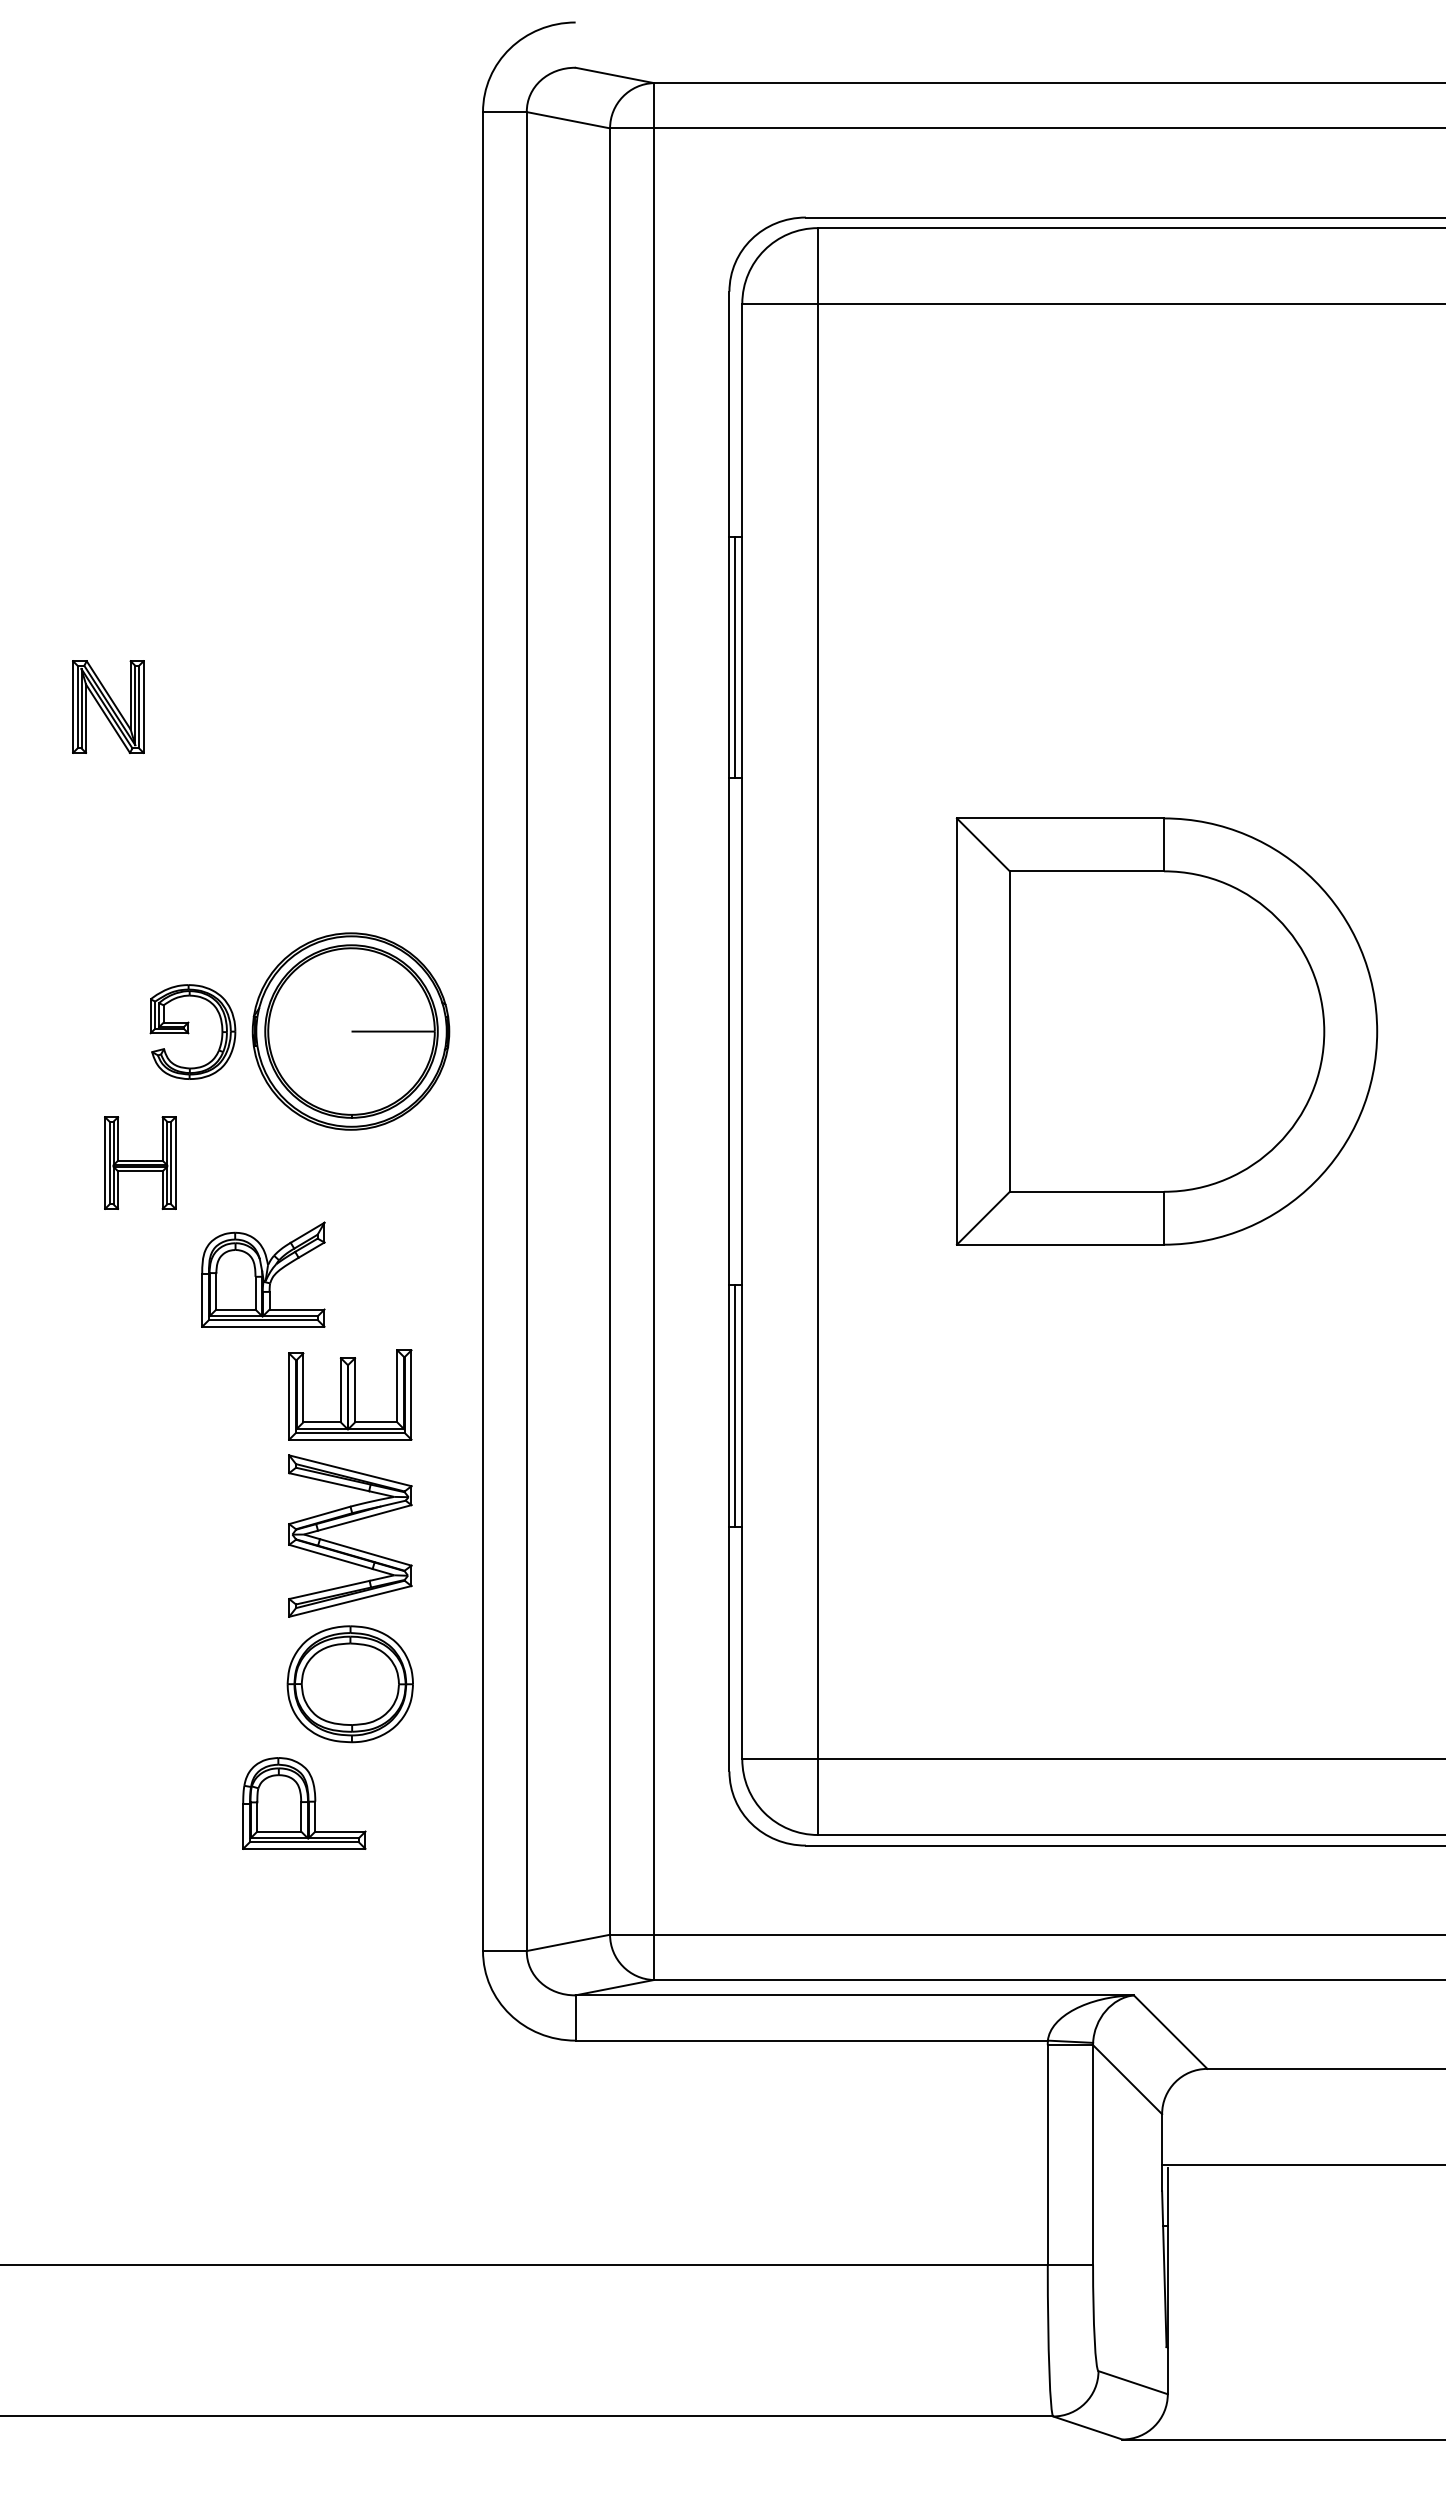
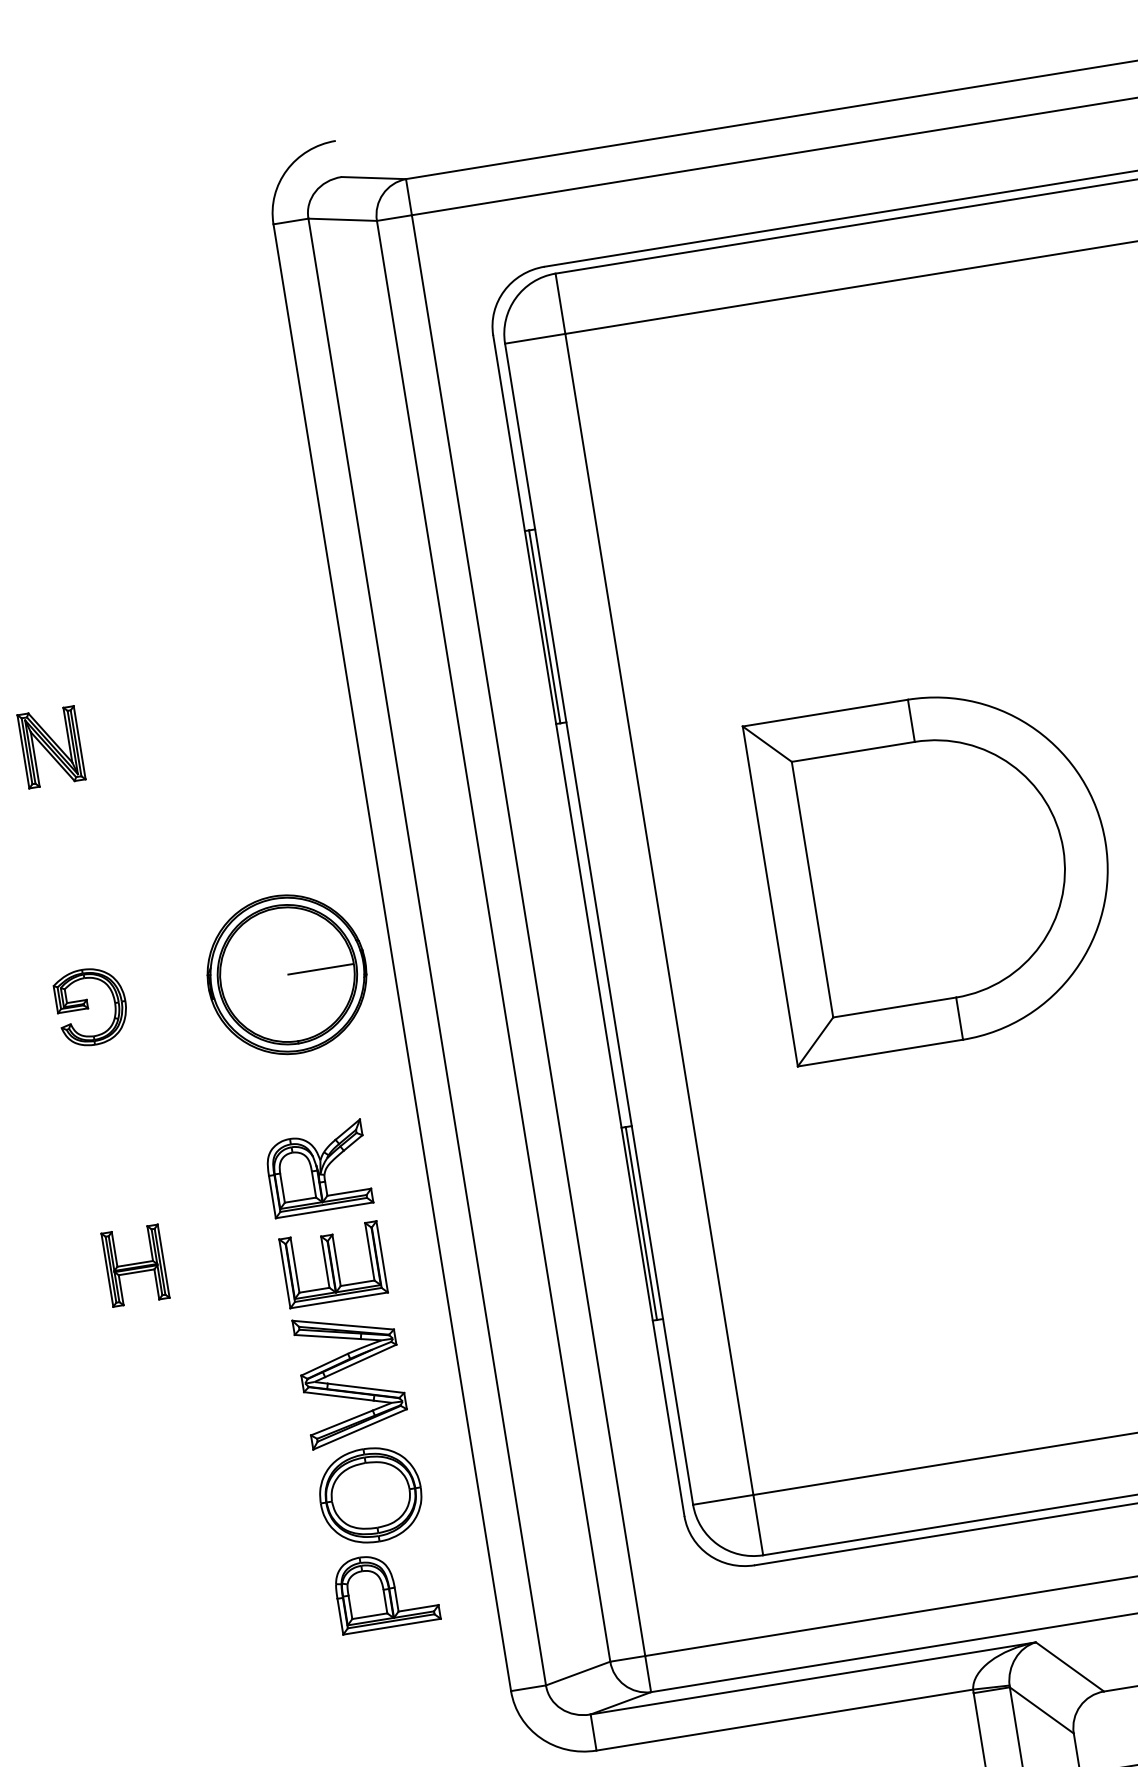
part: (192, 1031) -> (91, 1006), moved
part: (140, 1162) -> (135, 1265), moved
part: (263, 1274) -> (317, 1168), moved
part: (304, 1803) -> (386, 1590), moved

